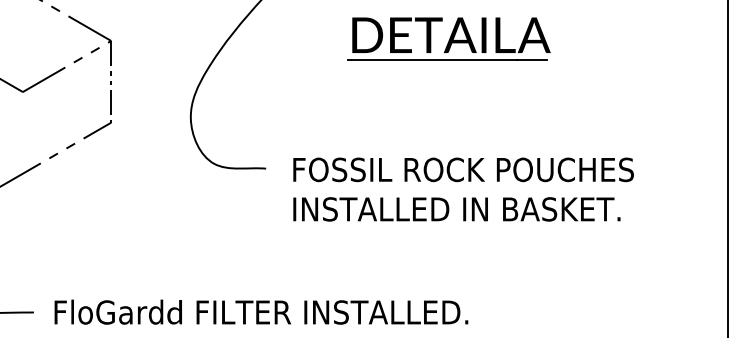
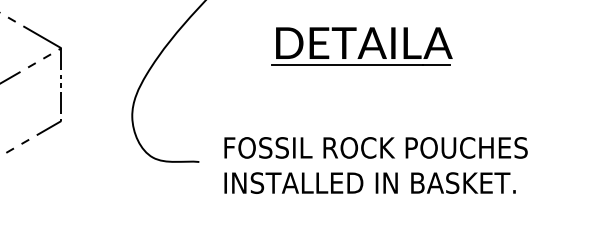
text: (463, 189) -> (375, 165), moved

